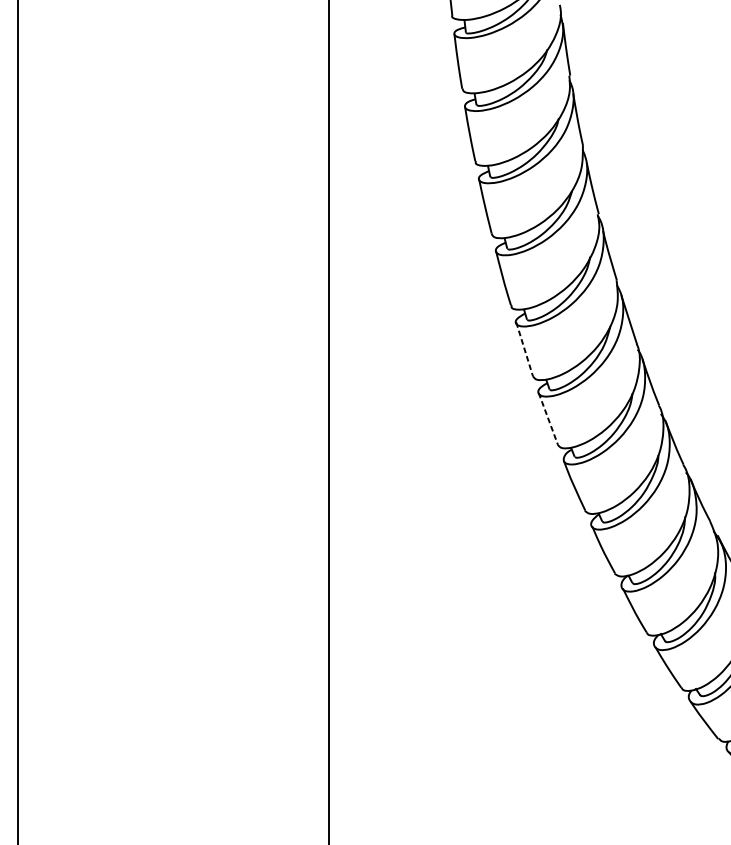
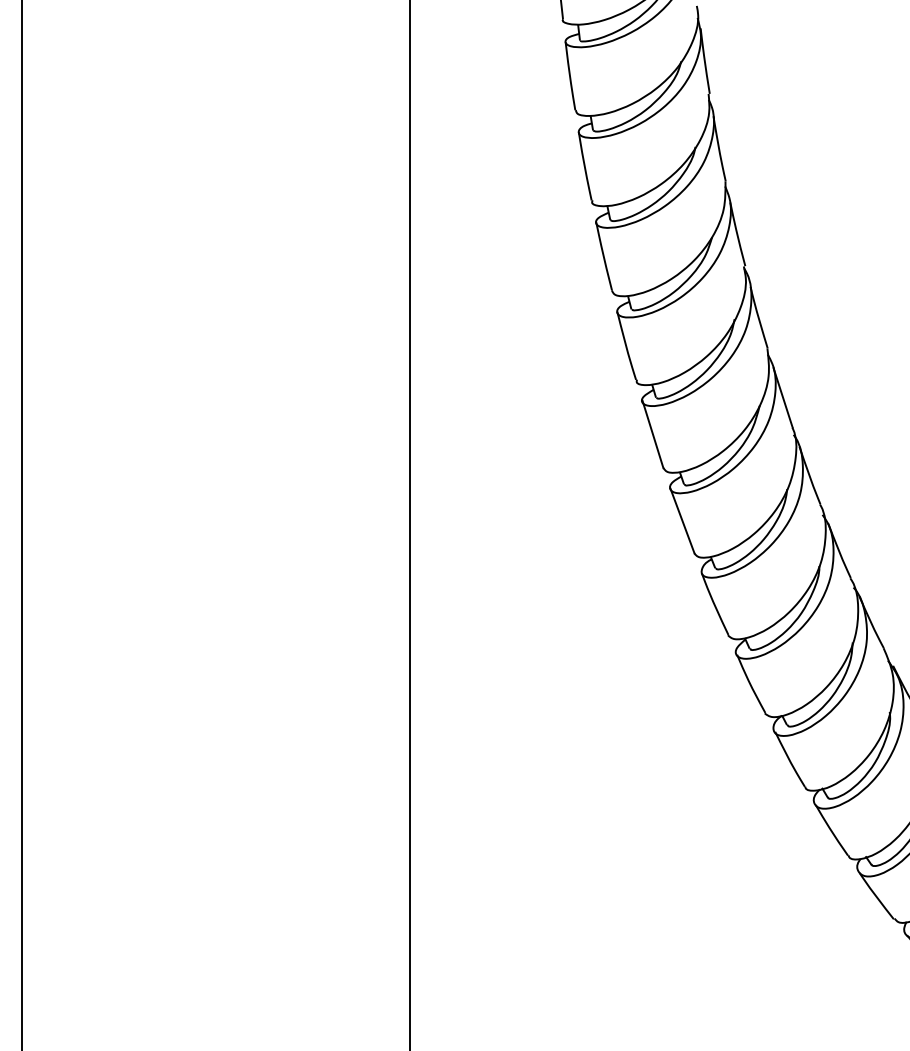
line: (525, 349) -> (653, 434), dashed -> solid
line: (548, 419) -> (682, 521), dashed -> solid

